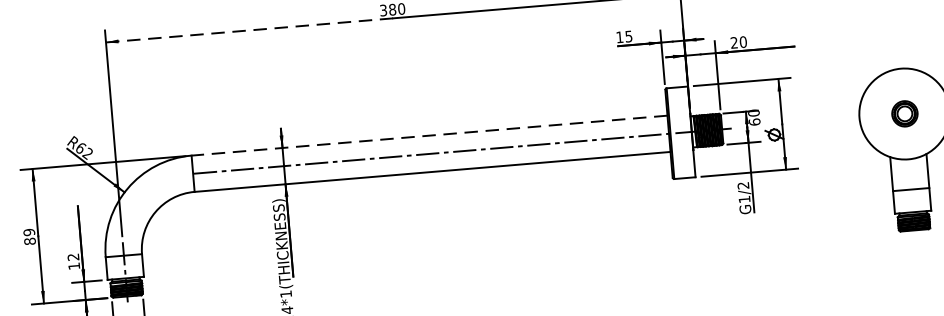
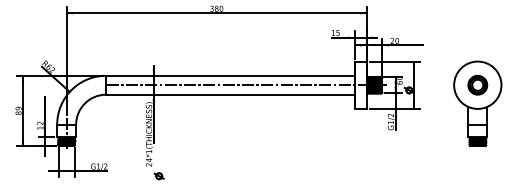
line: (249, 30) -> (141, 13), dashed -> solid
part: (904, 112) -> (477, 84), size x1.43
line: (427, 135) -> (229, 75), dashed -> solid

